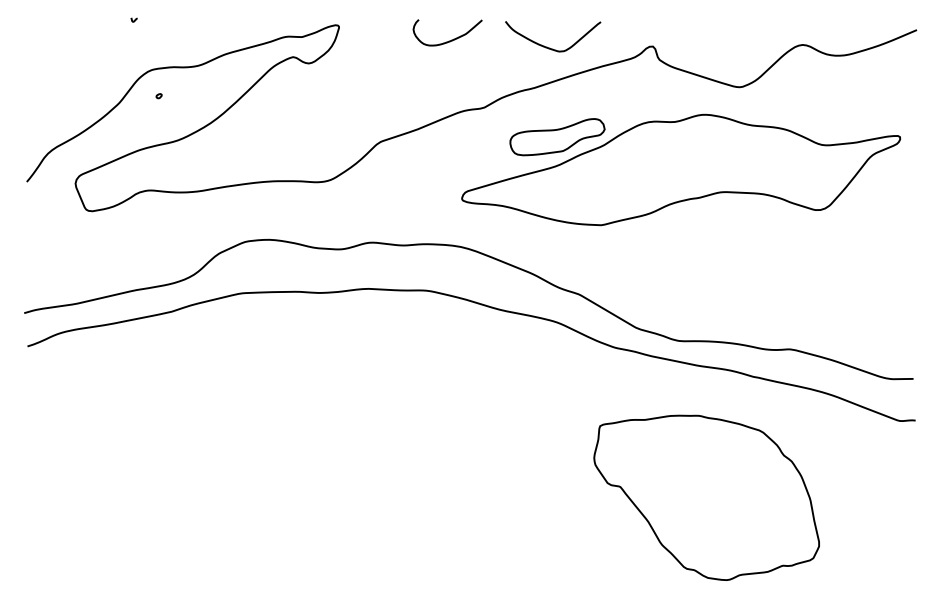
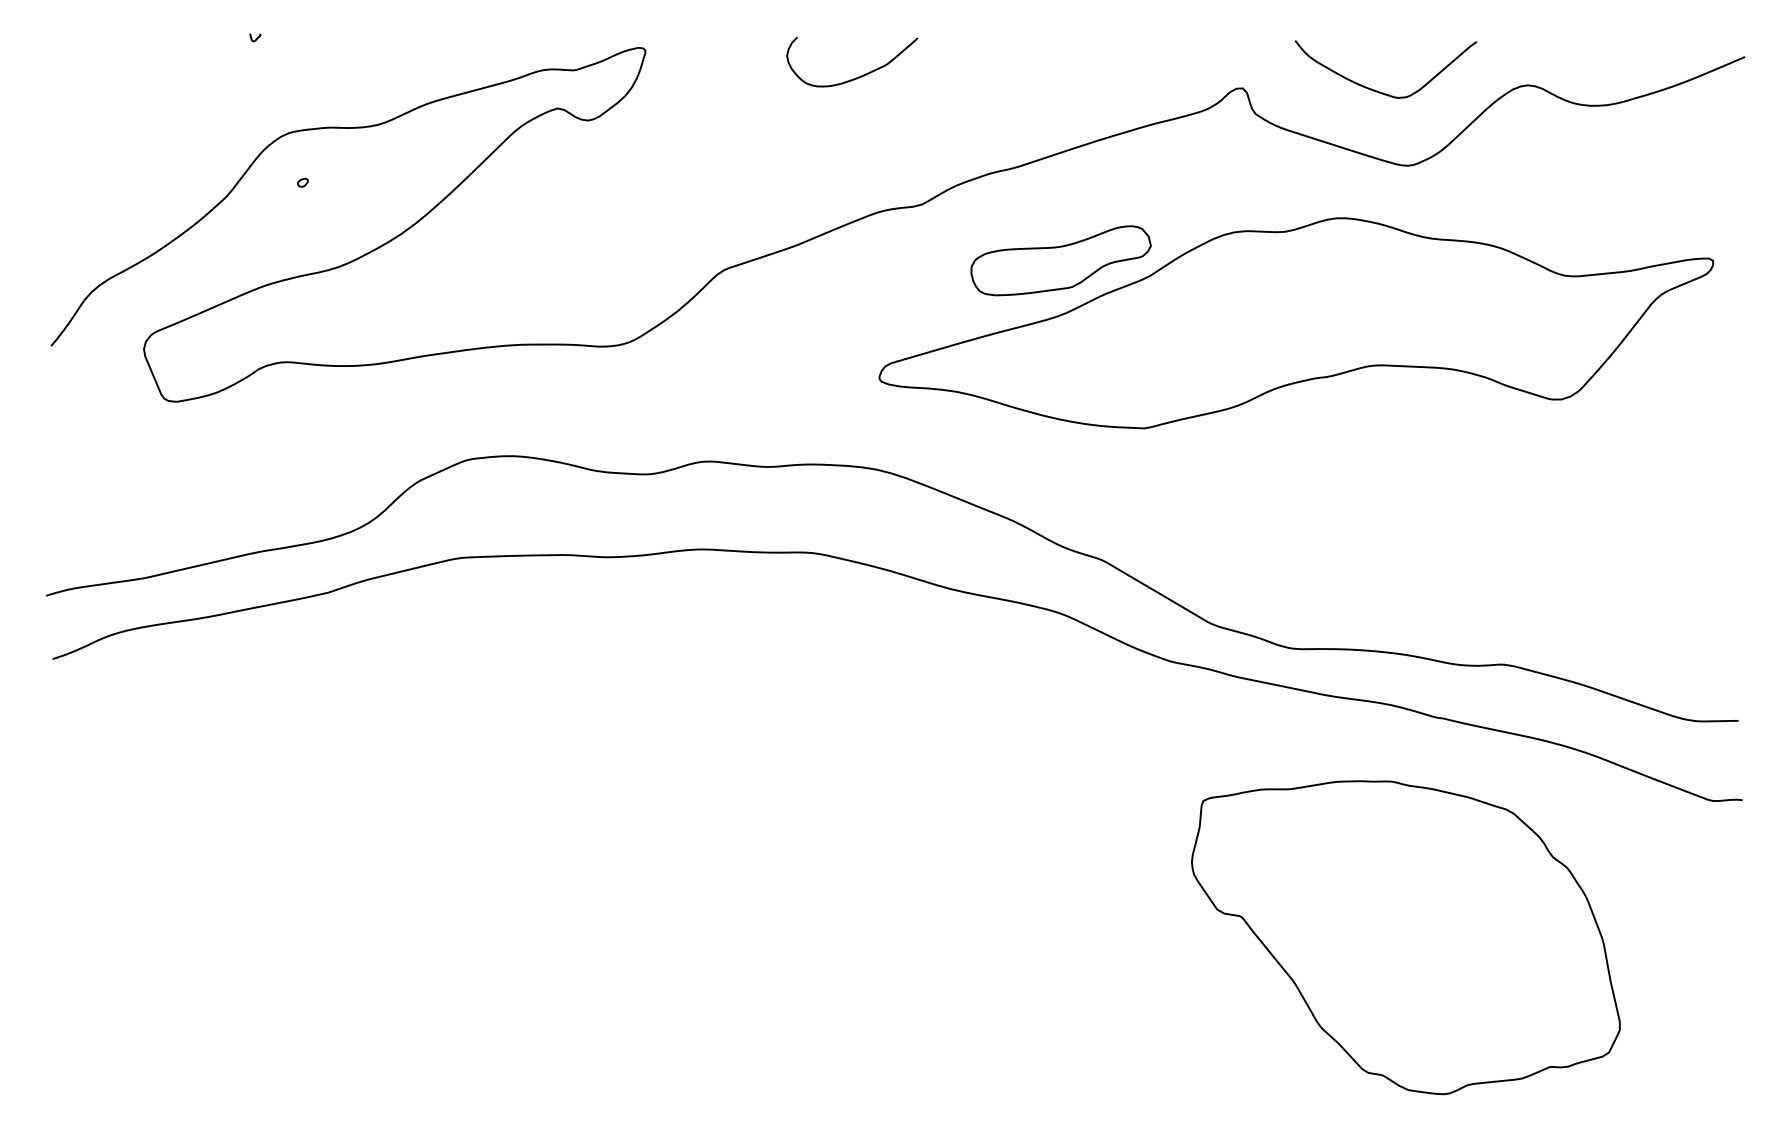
curve: (547, 46) -> (1375, 88), moved
part: (706, 497) -> (1405, 936), moved

